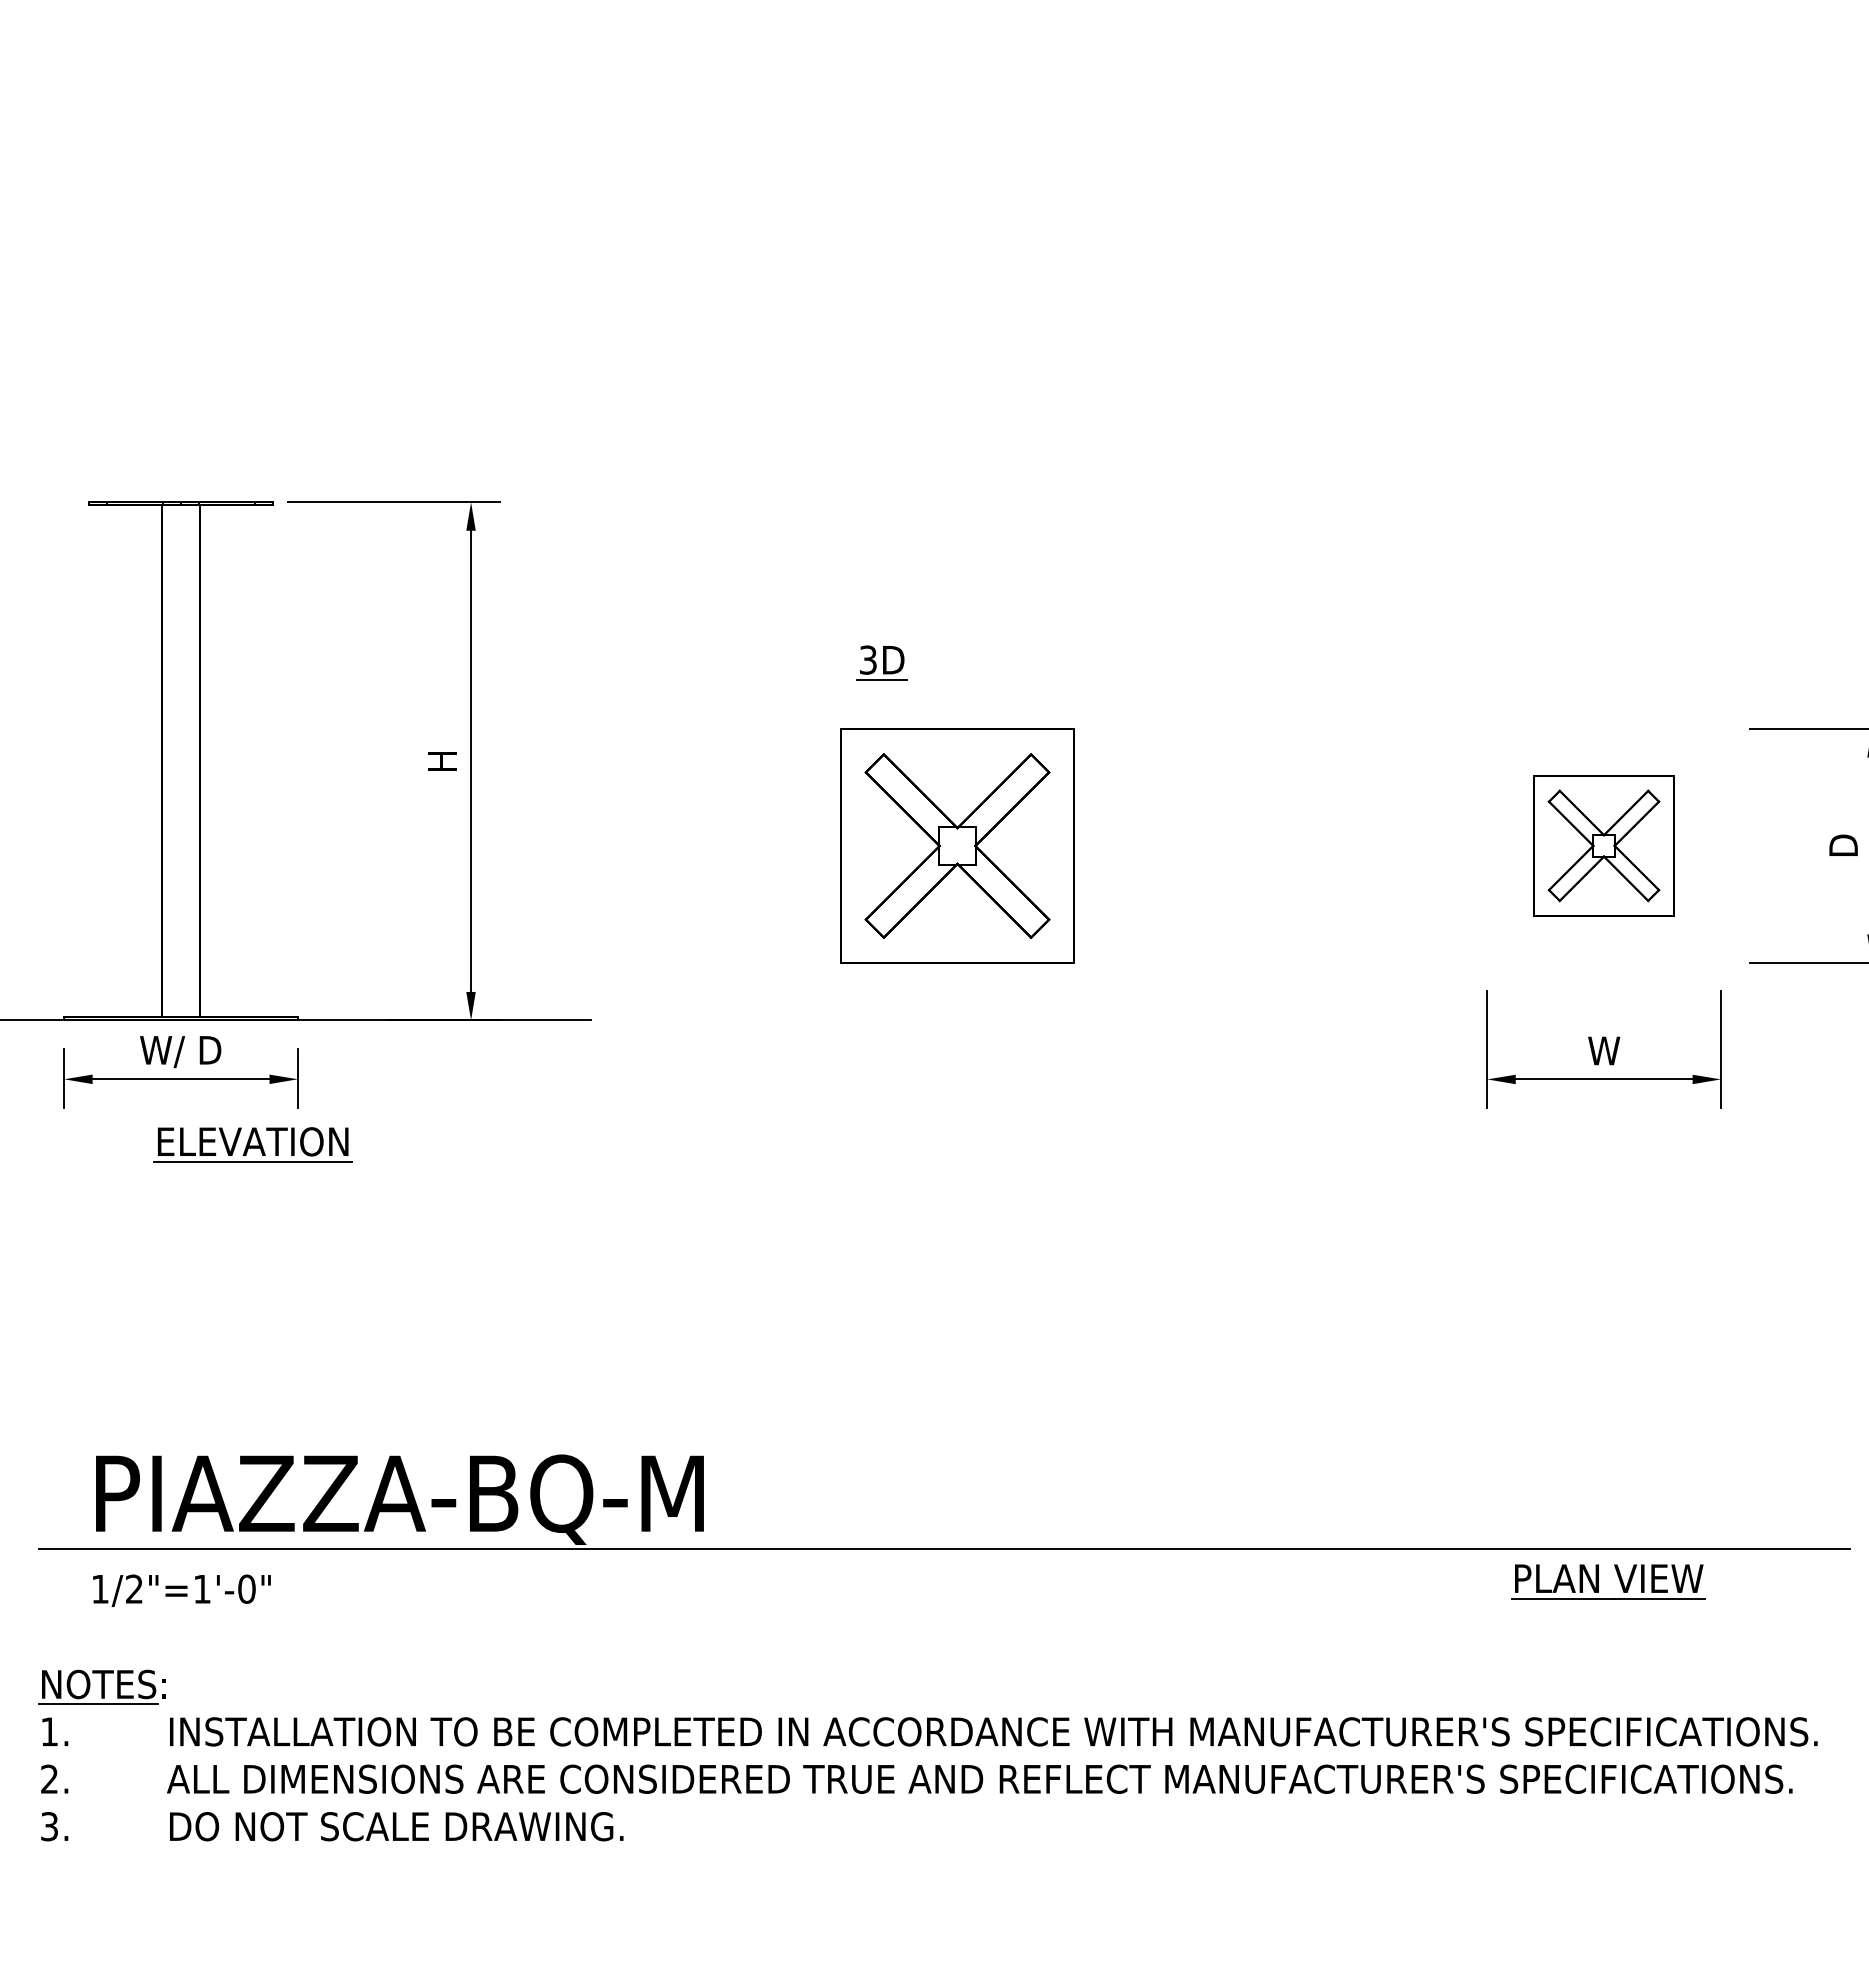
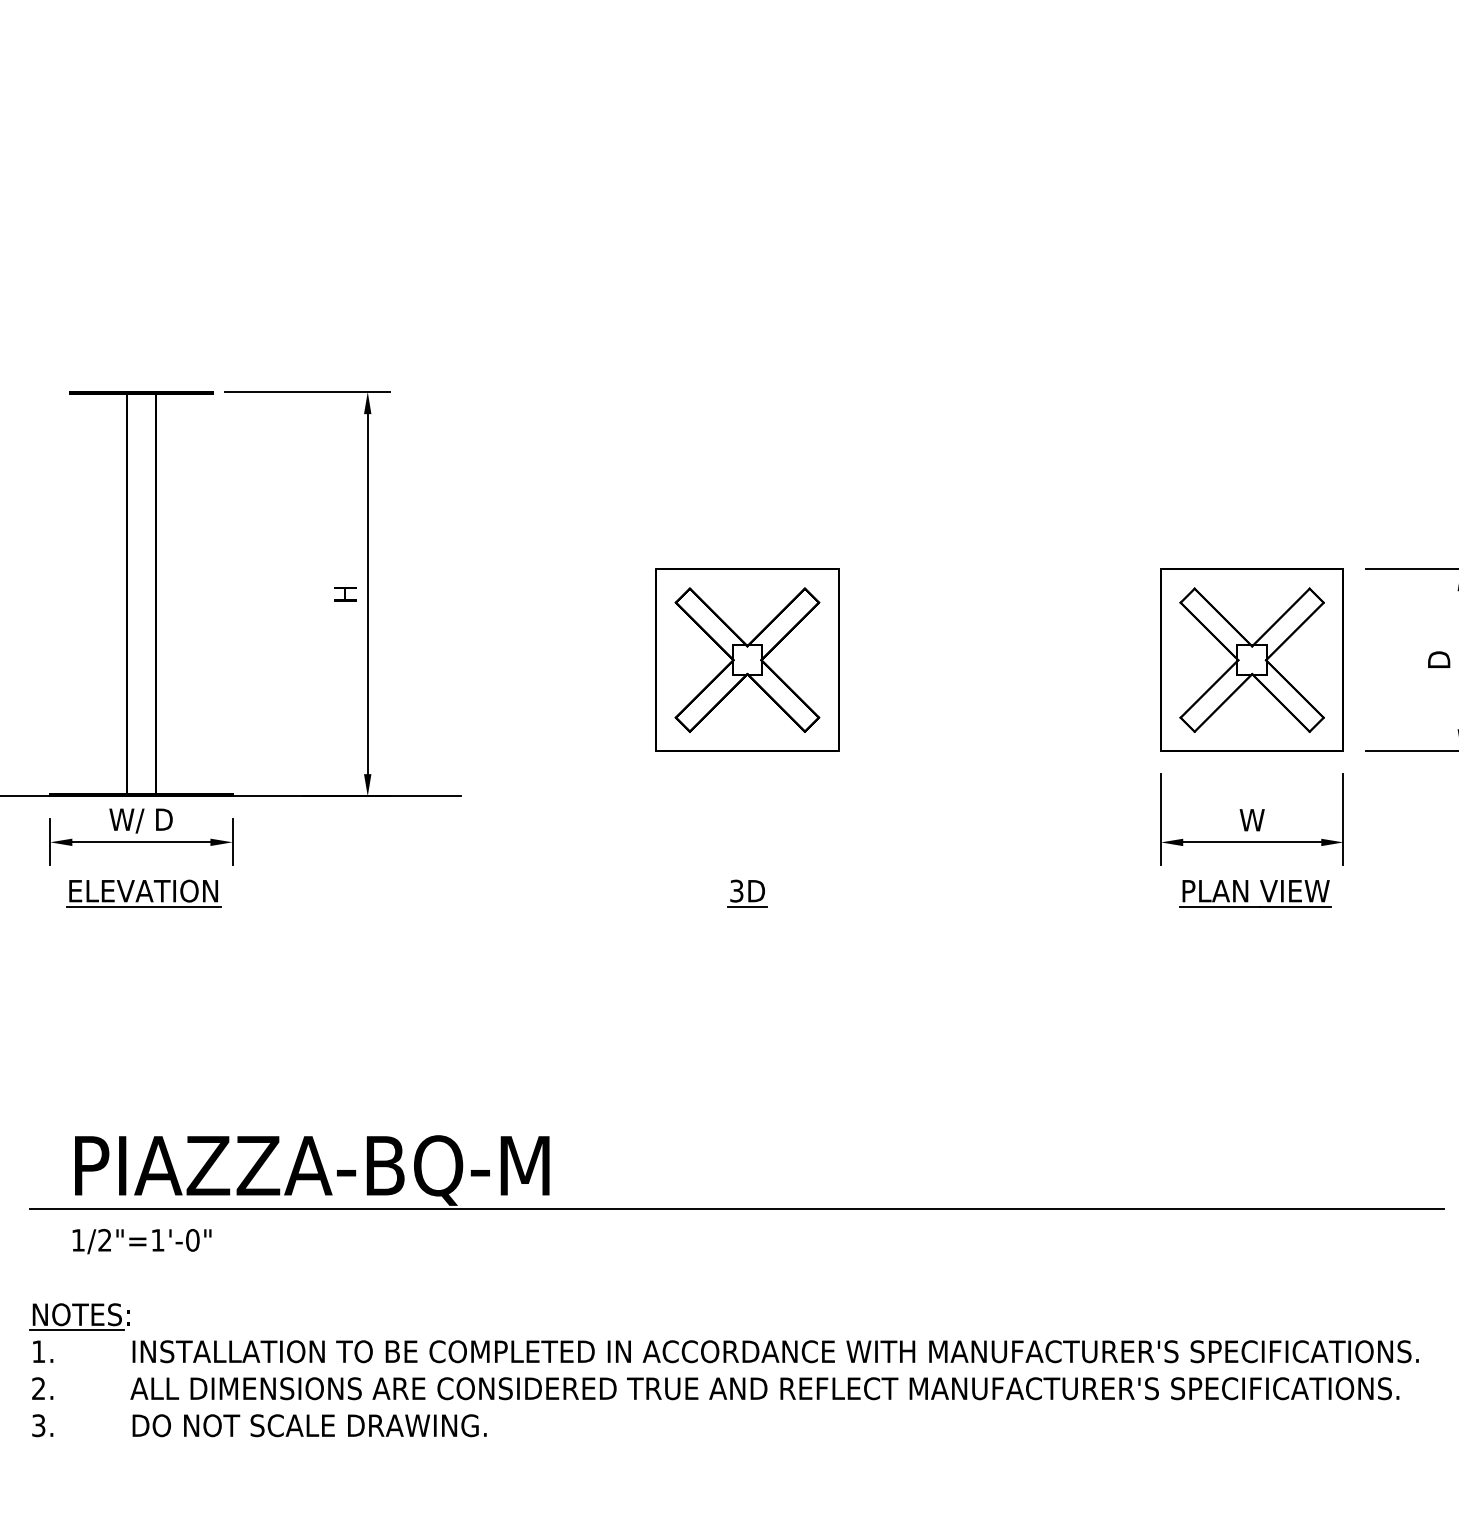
part: (881, 663) -> (747, 893), moved
part: (1603, 845) -> (1251, 659), size x1.67
part: (252, 1144) -> (143, 893), moved
part: (1599, 1581) -> (1248, 893), moved

